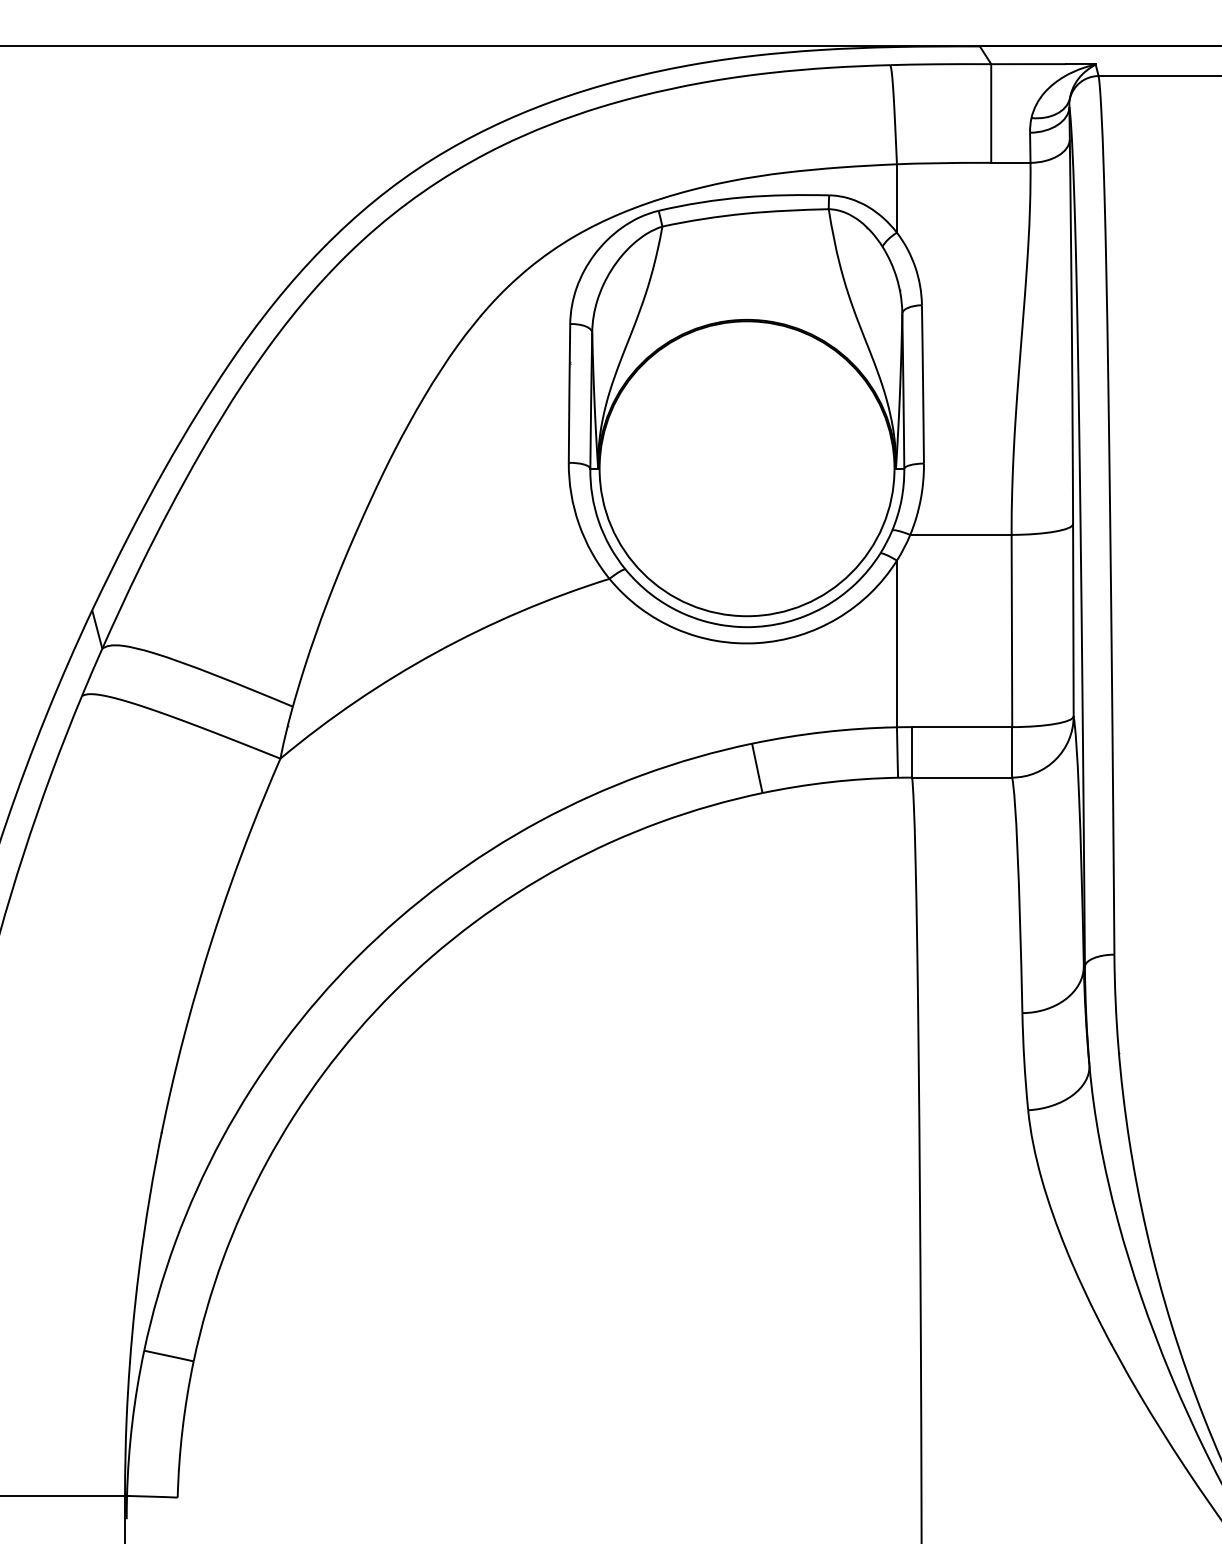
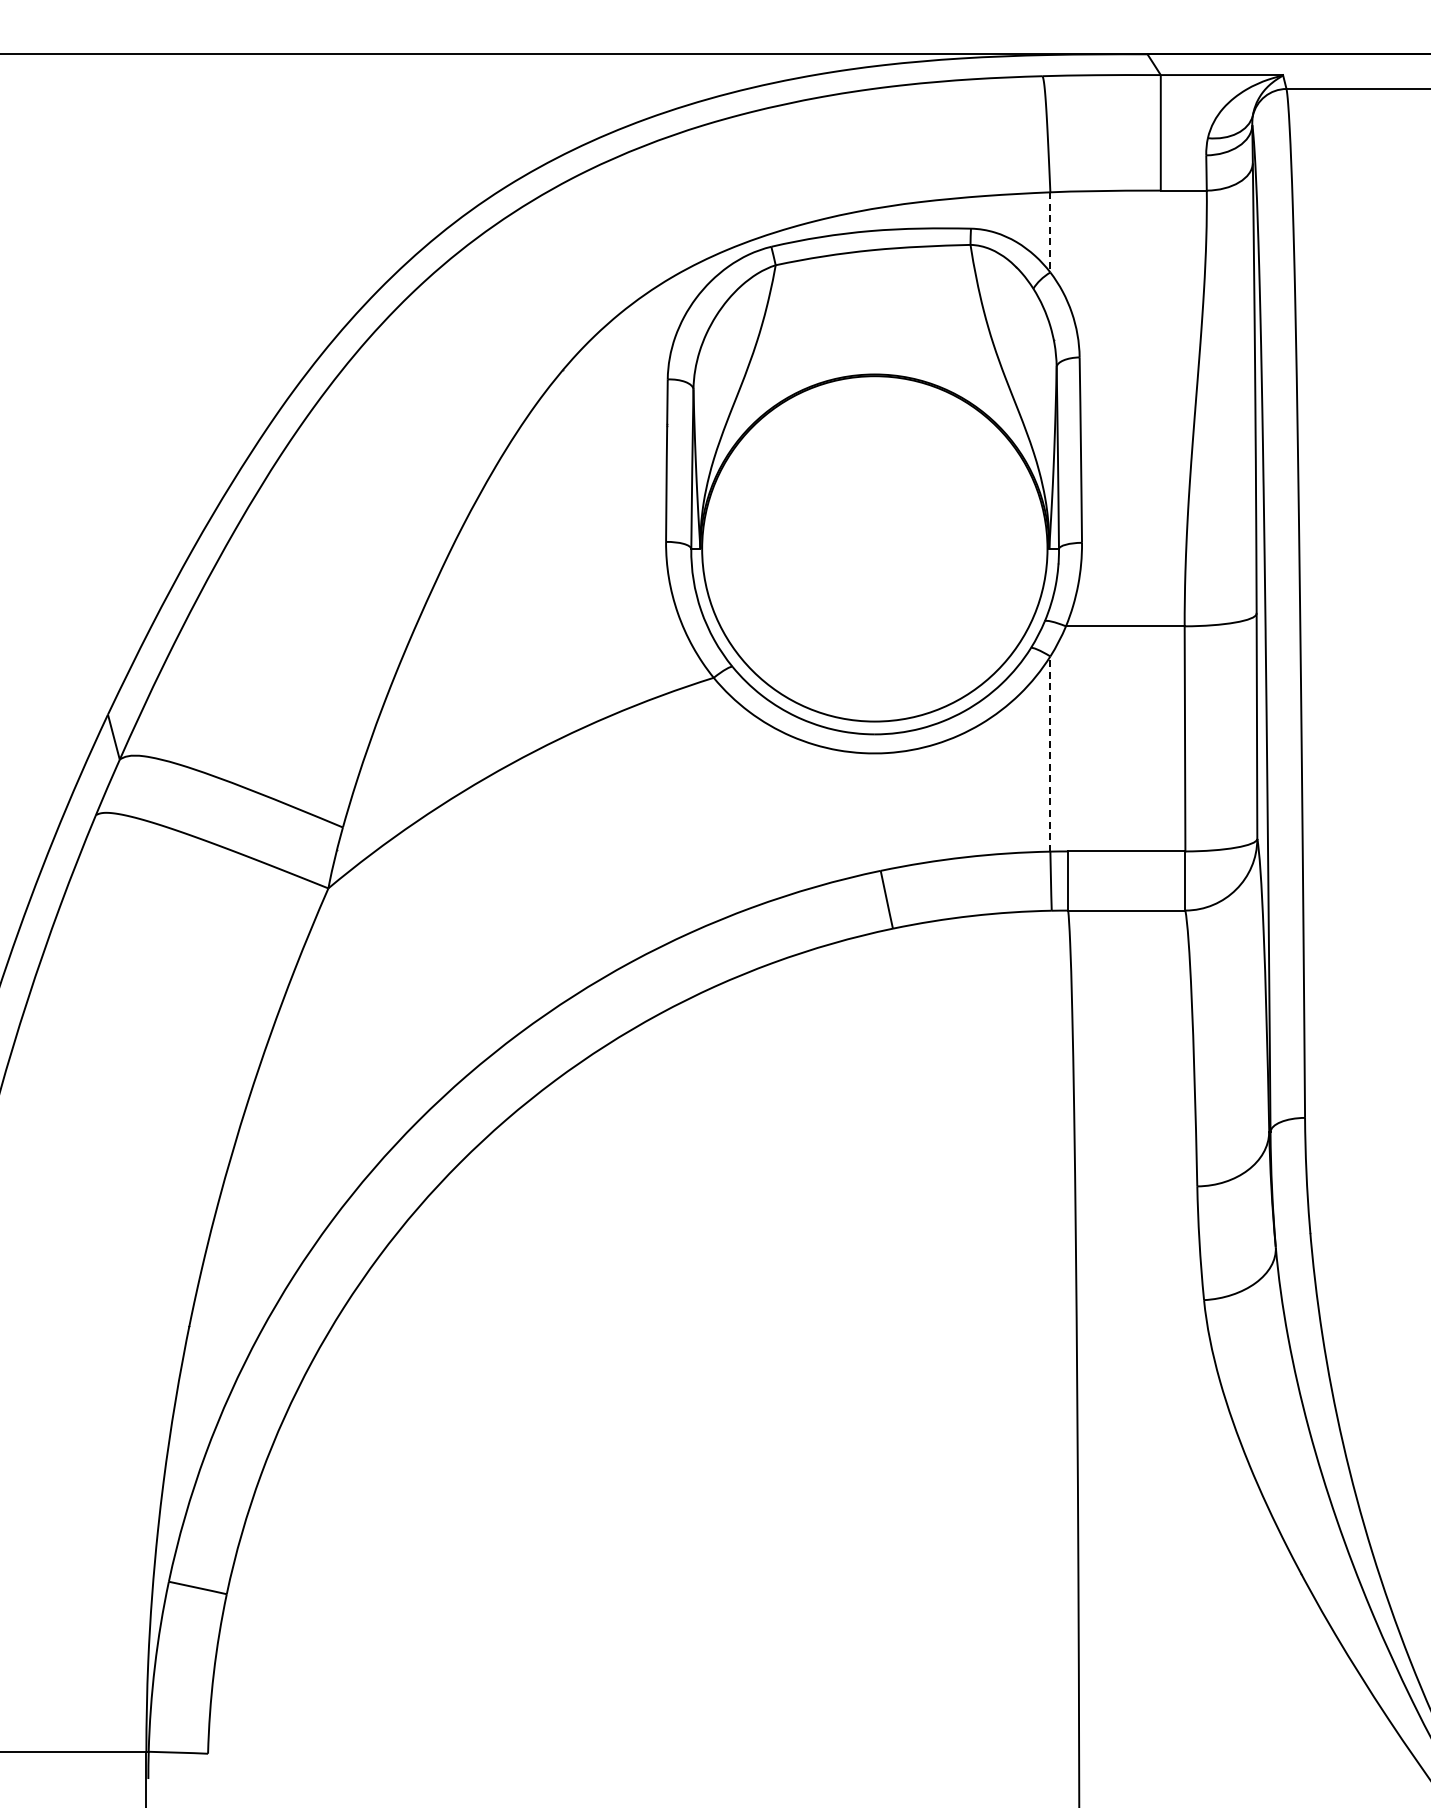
line: (897, 198) -> (1050, 232), solid -> dashed
line: (897, 644) -> (1050, 754), solid -> dashed

